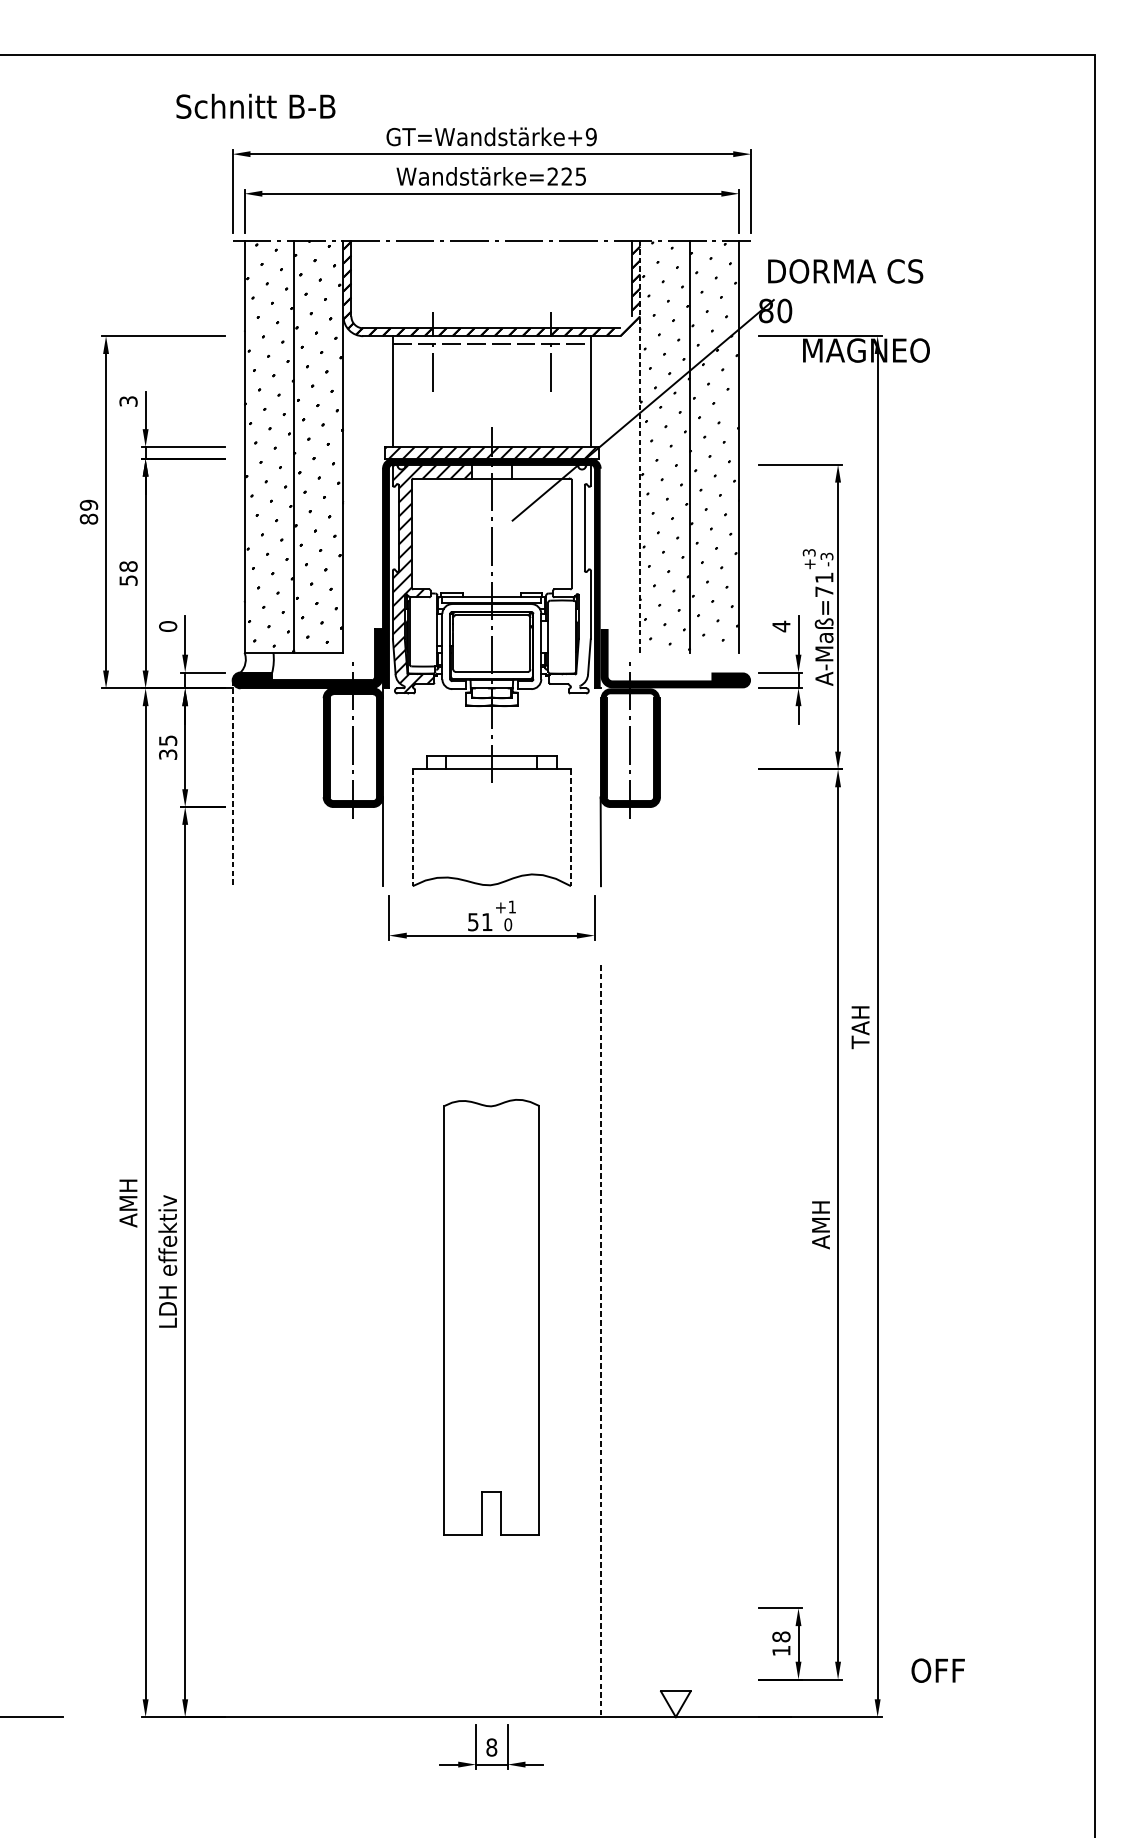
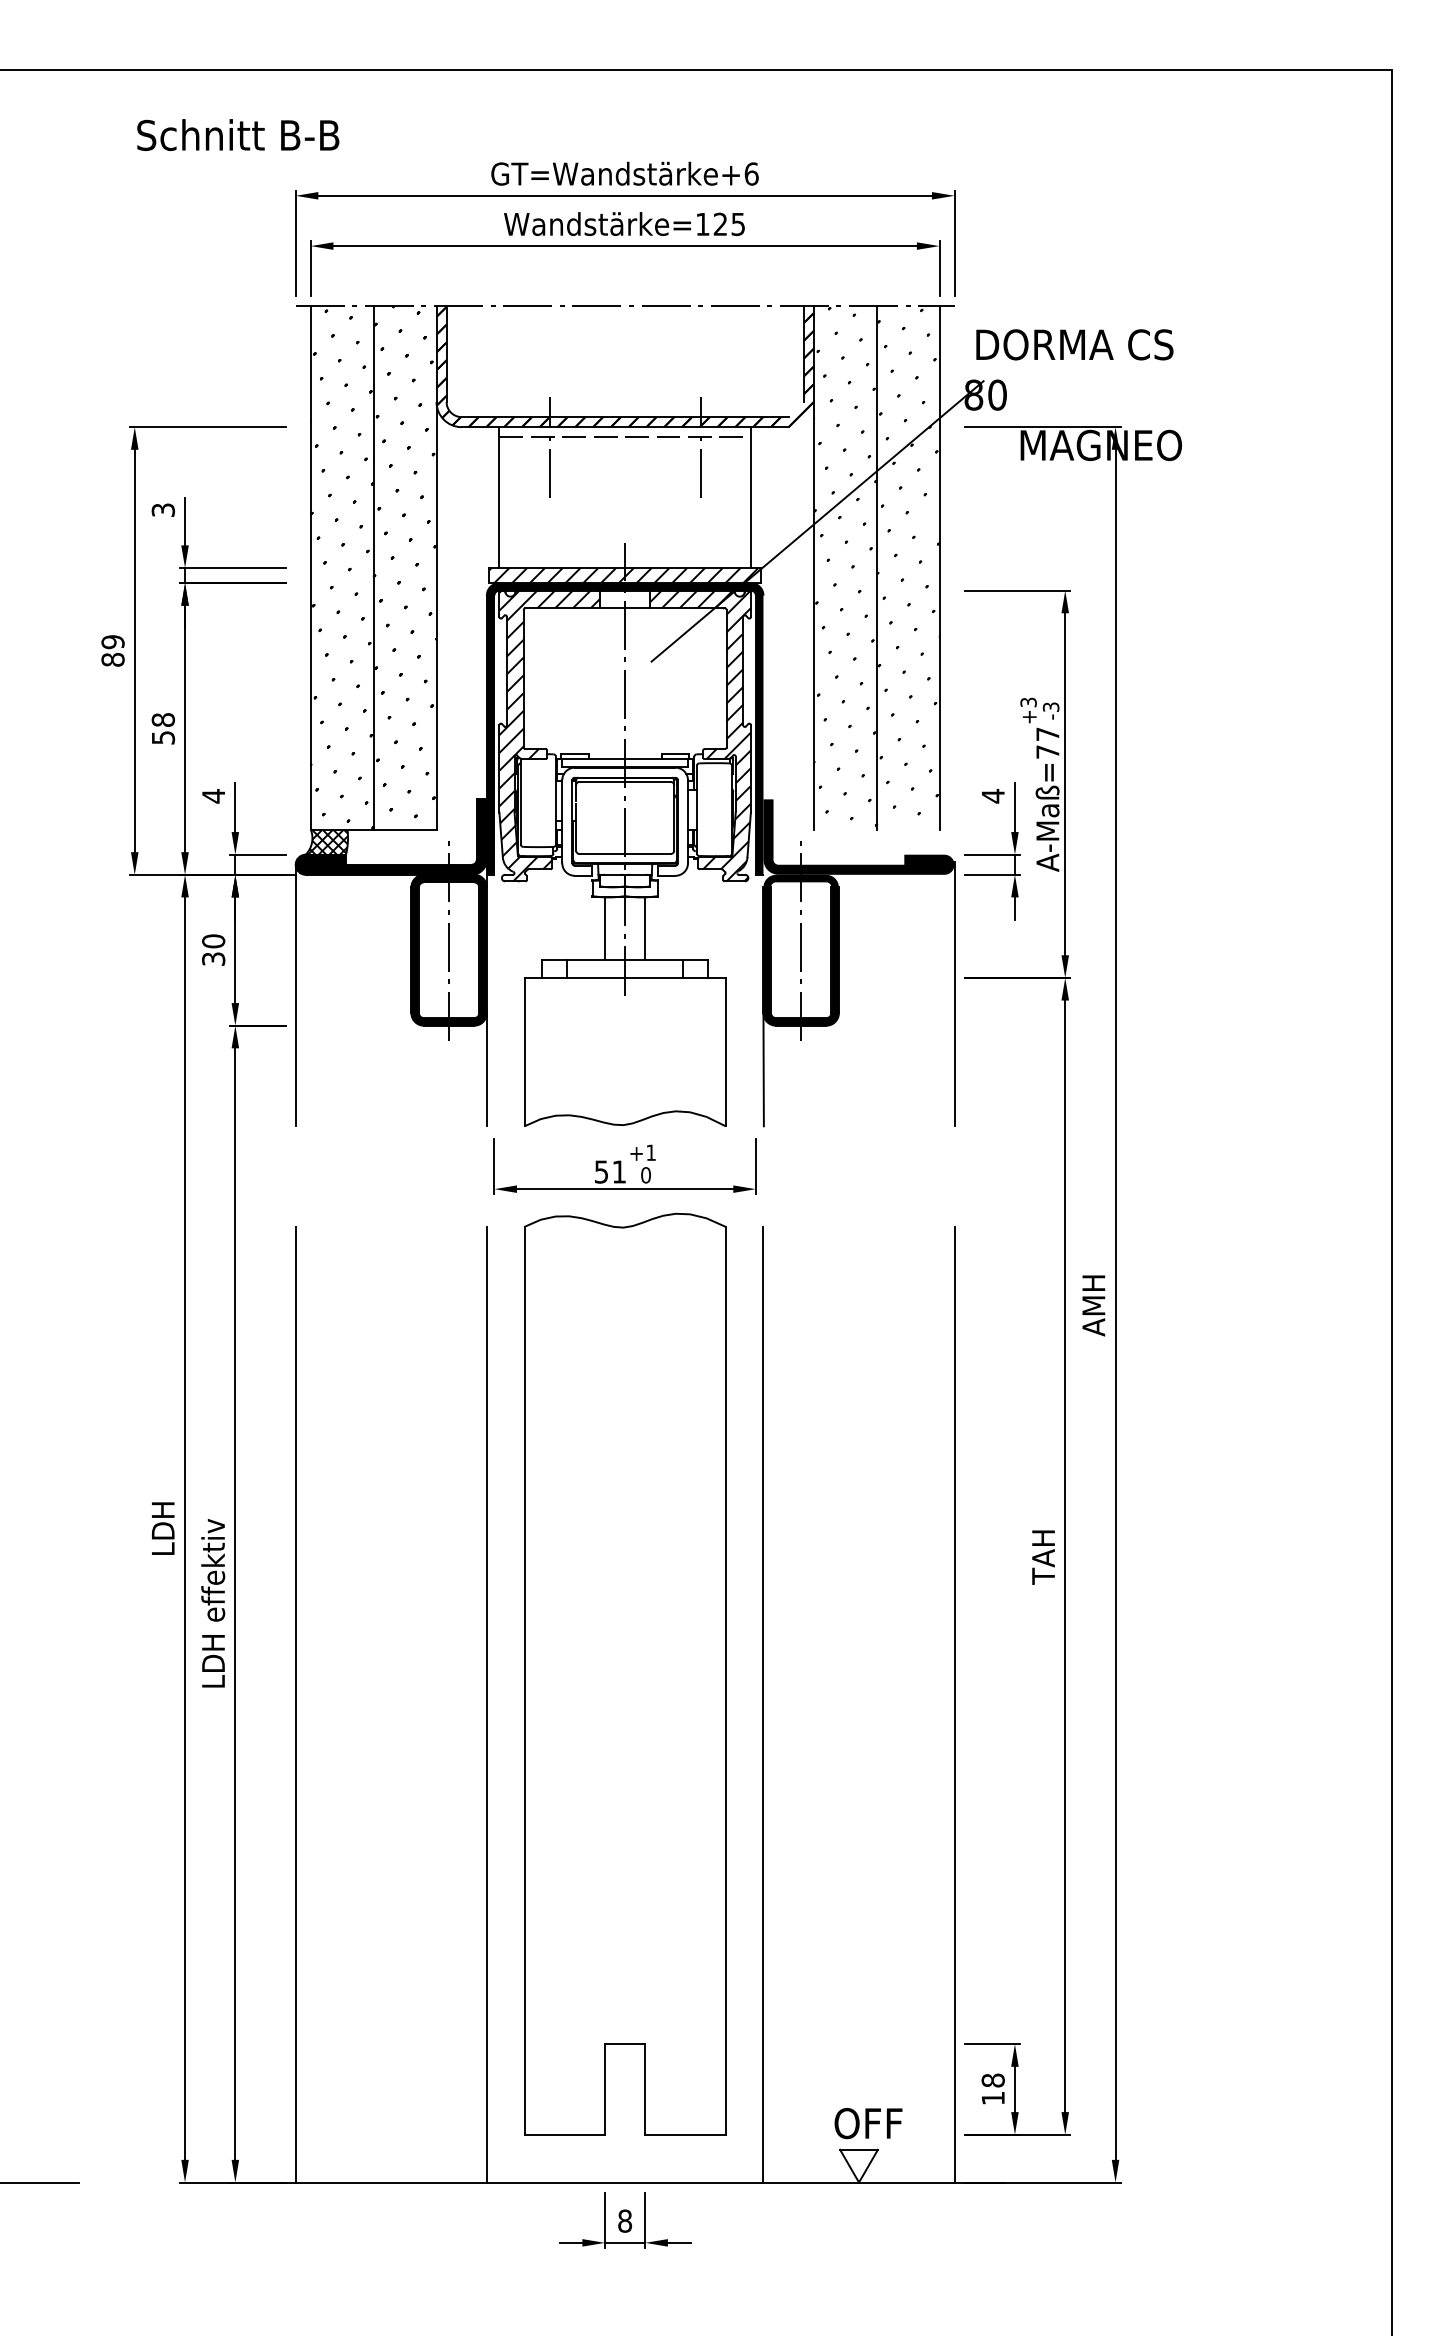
text: (256, 105) -> (238, 134), moved
text: (591, 136) -> (751, 173), GT=Wandstärke+9 -> GT=Wandstärke+6
text: (552, 175) -> (702, 223), Wandstärke=225 -> Wandstärke=125
line: (640, 447) -> (813, 568), dashed -> solid
text: (824, 577) -> (1047, 733), A-Maß=71 -> A-Maß=77
hatch: (551, 578) -> (700, 735), added
text: (168, 626) -> (213, 796), 0 -> 4
hatch: (258, 662) -> (328, 841), added
line: (476, 730) -> (605, 928), added
line: (507, 730) -> (645, 928), added
text: (168, 740) -> (213, 941), 35 -> 30
line: (750, 782) -> (954, 994), added
line: (232, 783) -> (295, 995), dashed -> solid
line: (412, 828) -> (524, 1052), dashed -> solid
line: (570, 828) -> (725, 1052), dashed -> solid
text: (860, 1027) -> (1093, 1305), TAH -> AMH
text: (128, 1203) -> (163, 1529), AMH -> LDH
text: (820, 1225) -> (1043, 1557), AMH -> TAH
part: (492, 1316) -> (625, 1673), size x1.67
line: (232, 1341) -> (295, 1704), added
line: (382, 1341) -> (486, 1704), added
line: (600, 1341) -> (763, 1704), dashed -> solid
line: (750, 1341) -> (954, 1704), added
text: (938, 1670) -> (868, 2123), moved

